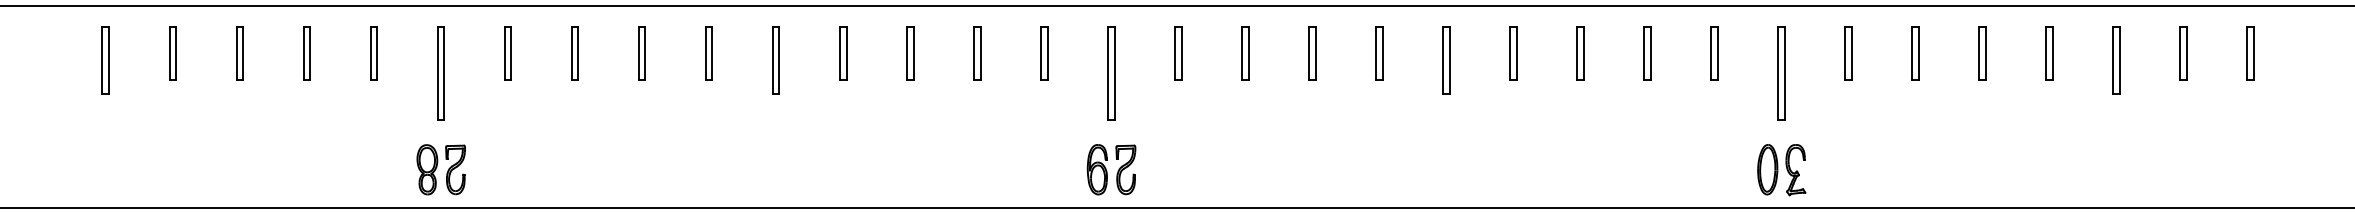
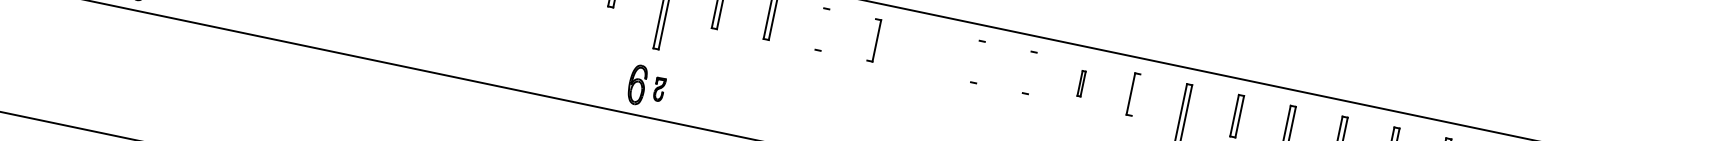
line: (1309, 53) -> (820, 29), removed
line: (1315, 53) -> (824, 30), removed
line: (1376, 53) -> (871, 40), removed
line: (1510, 53) -> (975, 61), removed
line: (1516, 53) -> (980, 62), removed
line: (1577, 53) -> (1027, 72), removed
line: (1583, 53) -> (1032, 73), removed
part: (1647, 53) -> (1081, 83), size x0.6
line: (1717, 53) -> (1135, 95), removed
part: (1446, 60) -> (924, 56), removed
part: (1125, 169) -> (659, 89), size x0.6

